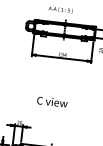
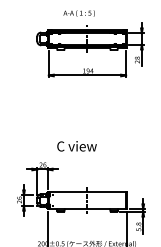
text: (51, 102) -> (76, 146), moved

